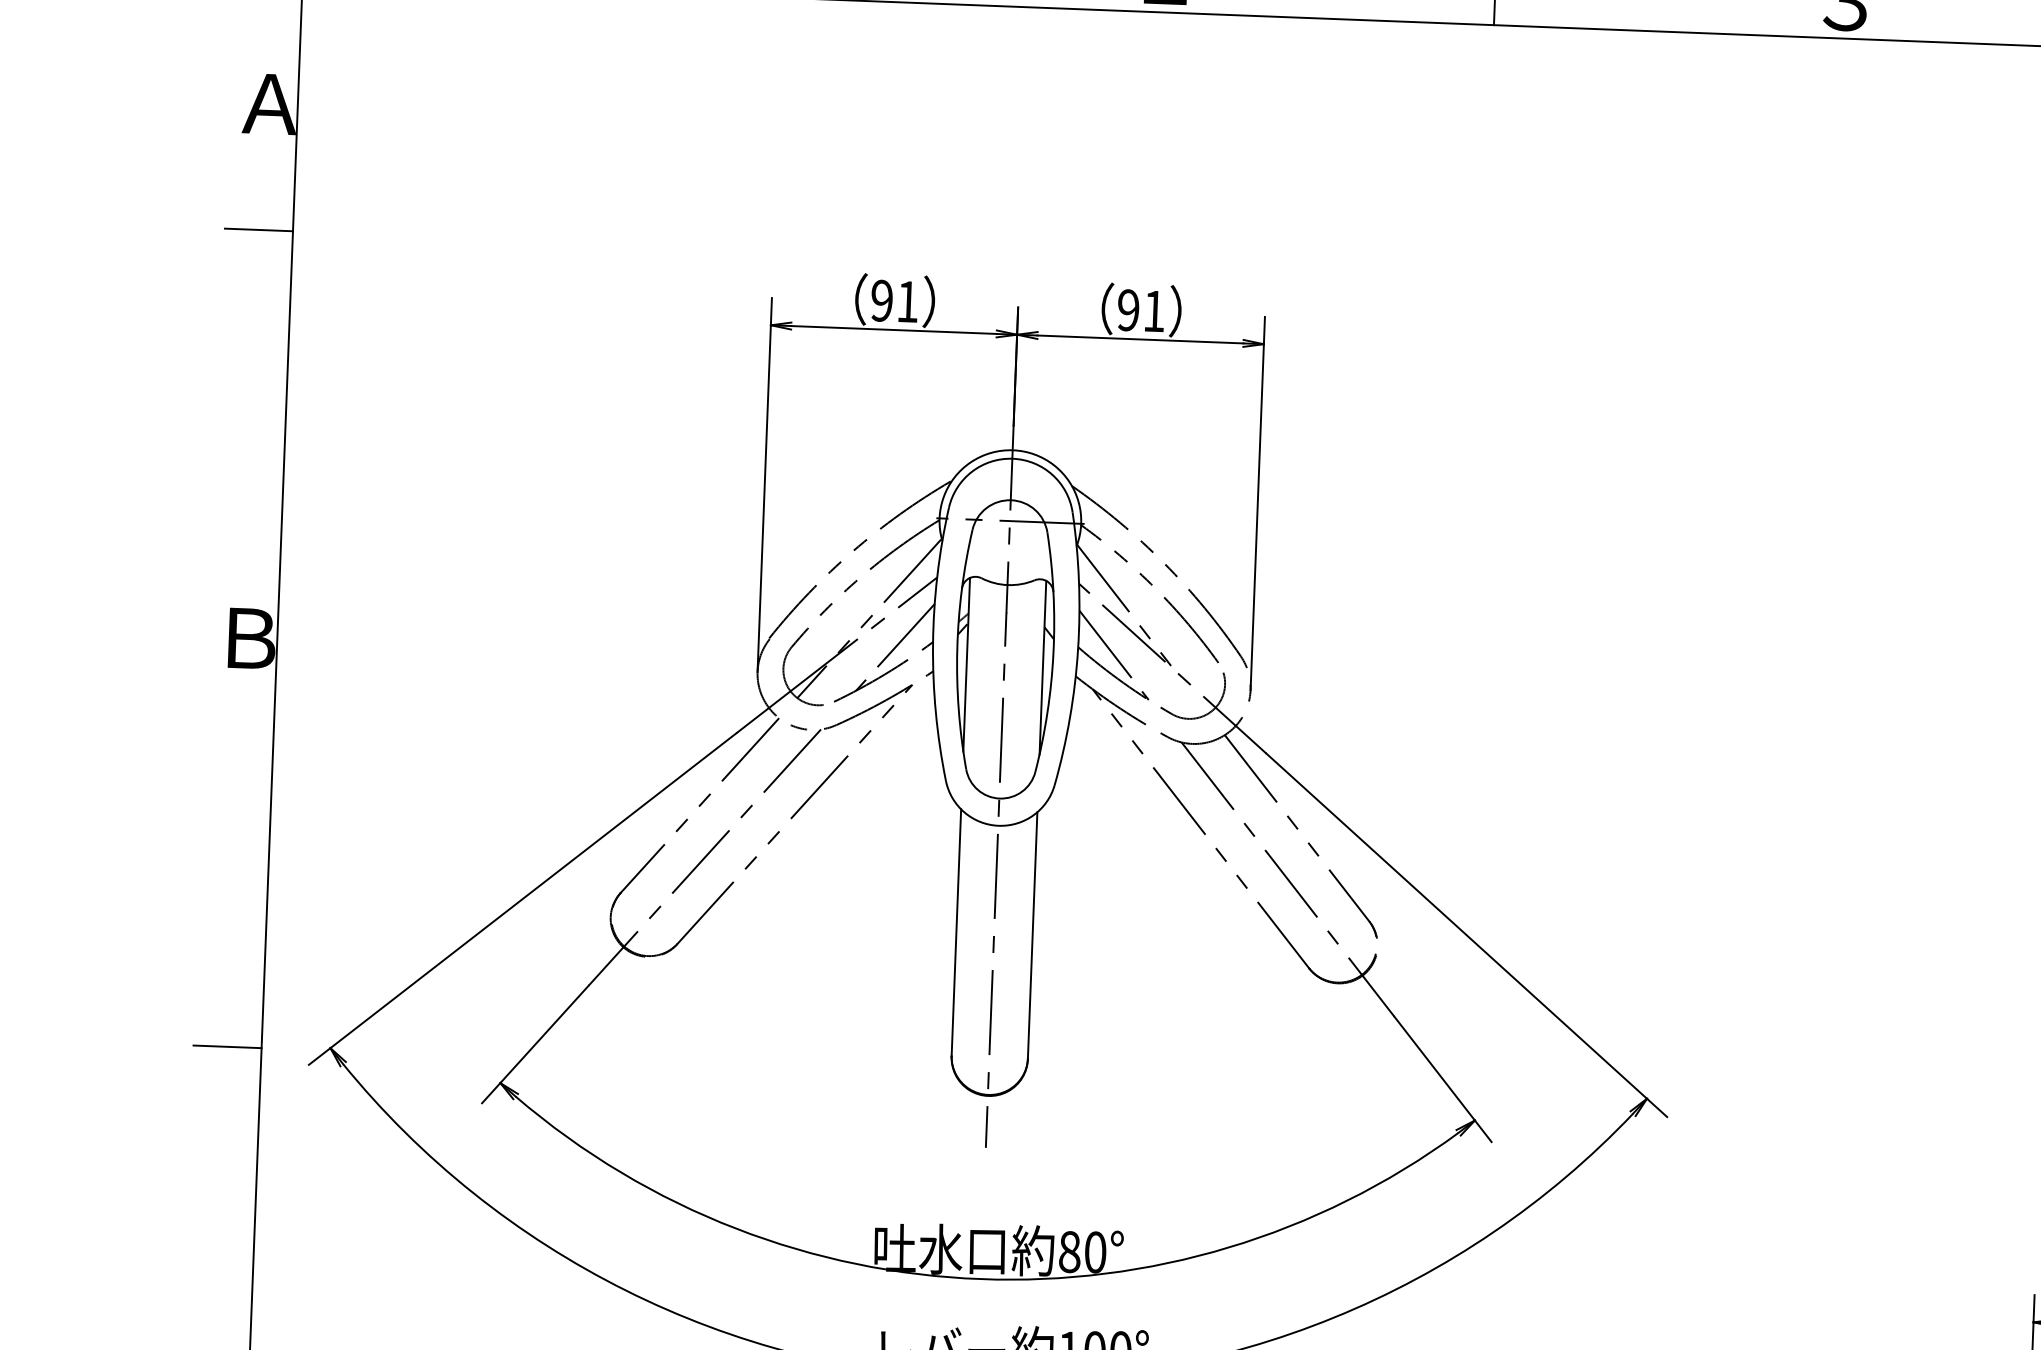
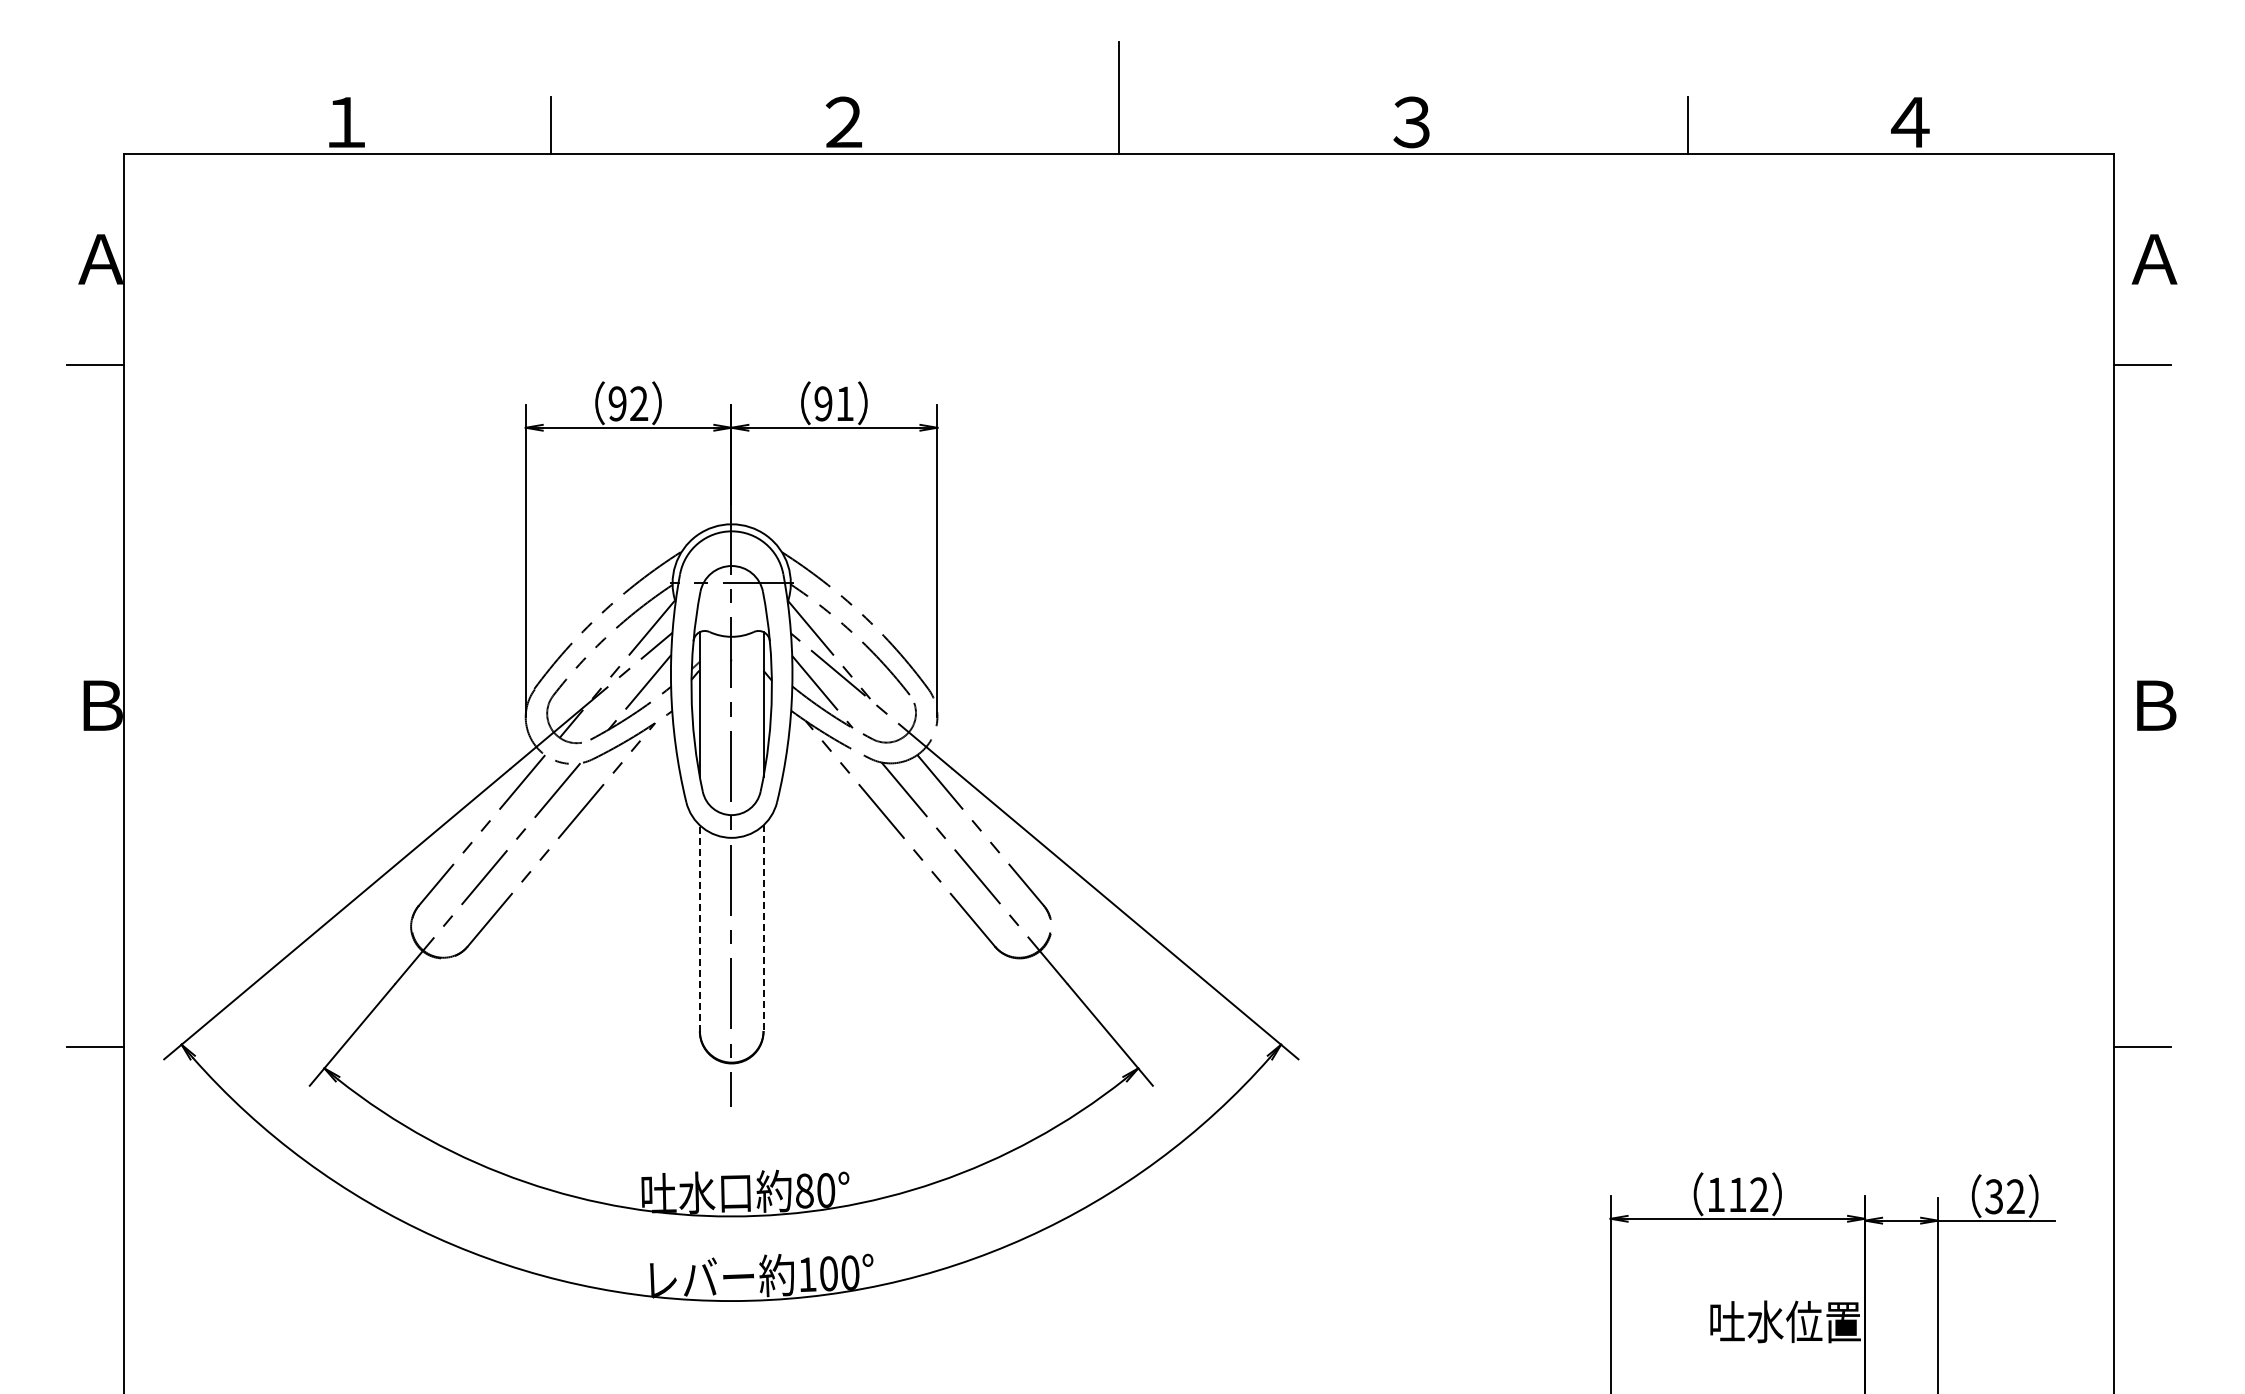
text: (908, 301) -> (639, 403), 91 -> 92
line: (955, 932) -> (699, 928), solid -> dashed
line: (1032, 935) -> (763, 928), solid -> dashed

